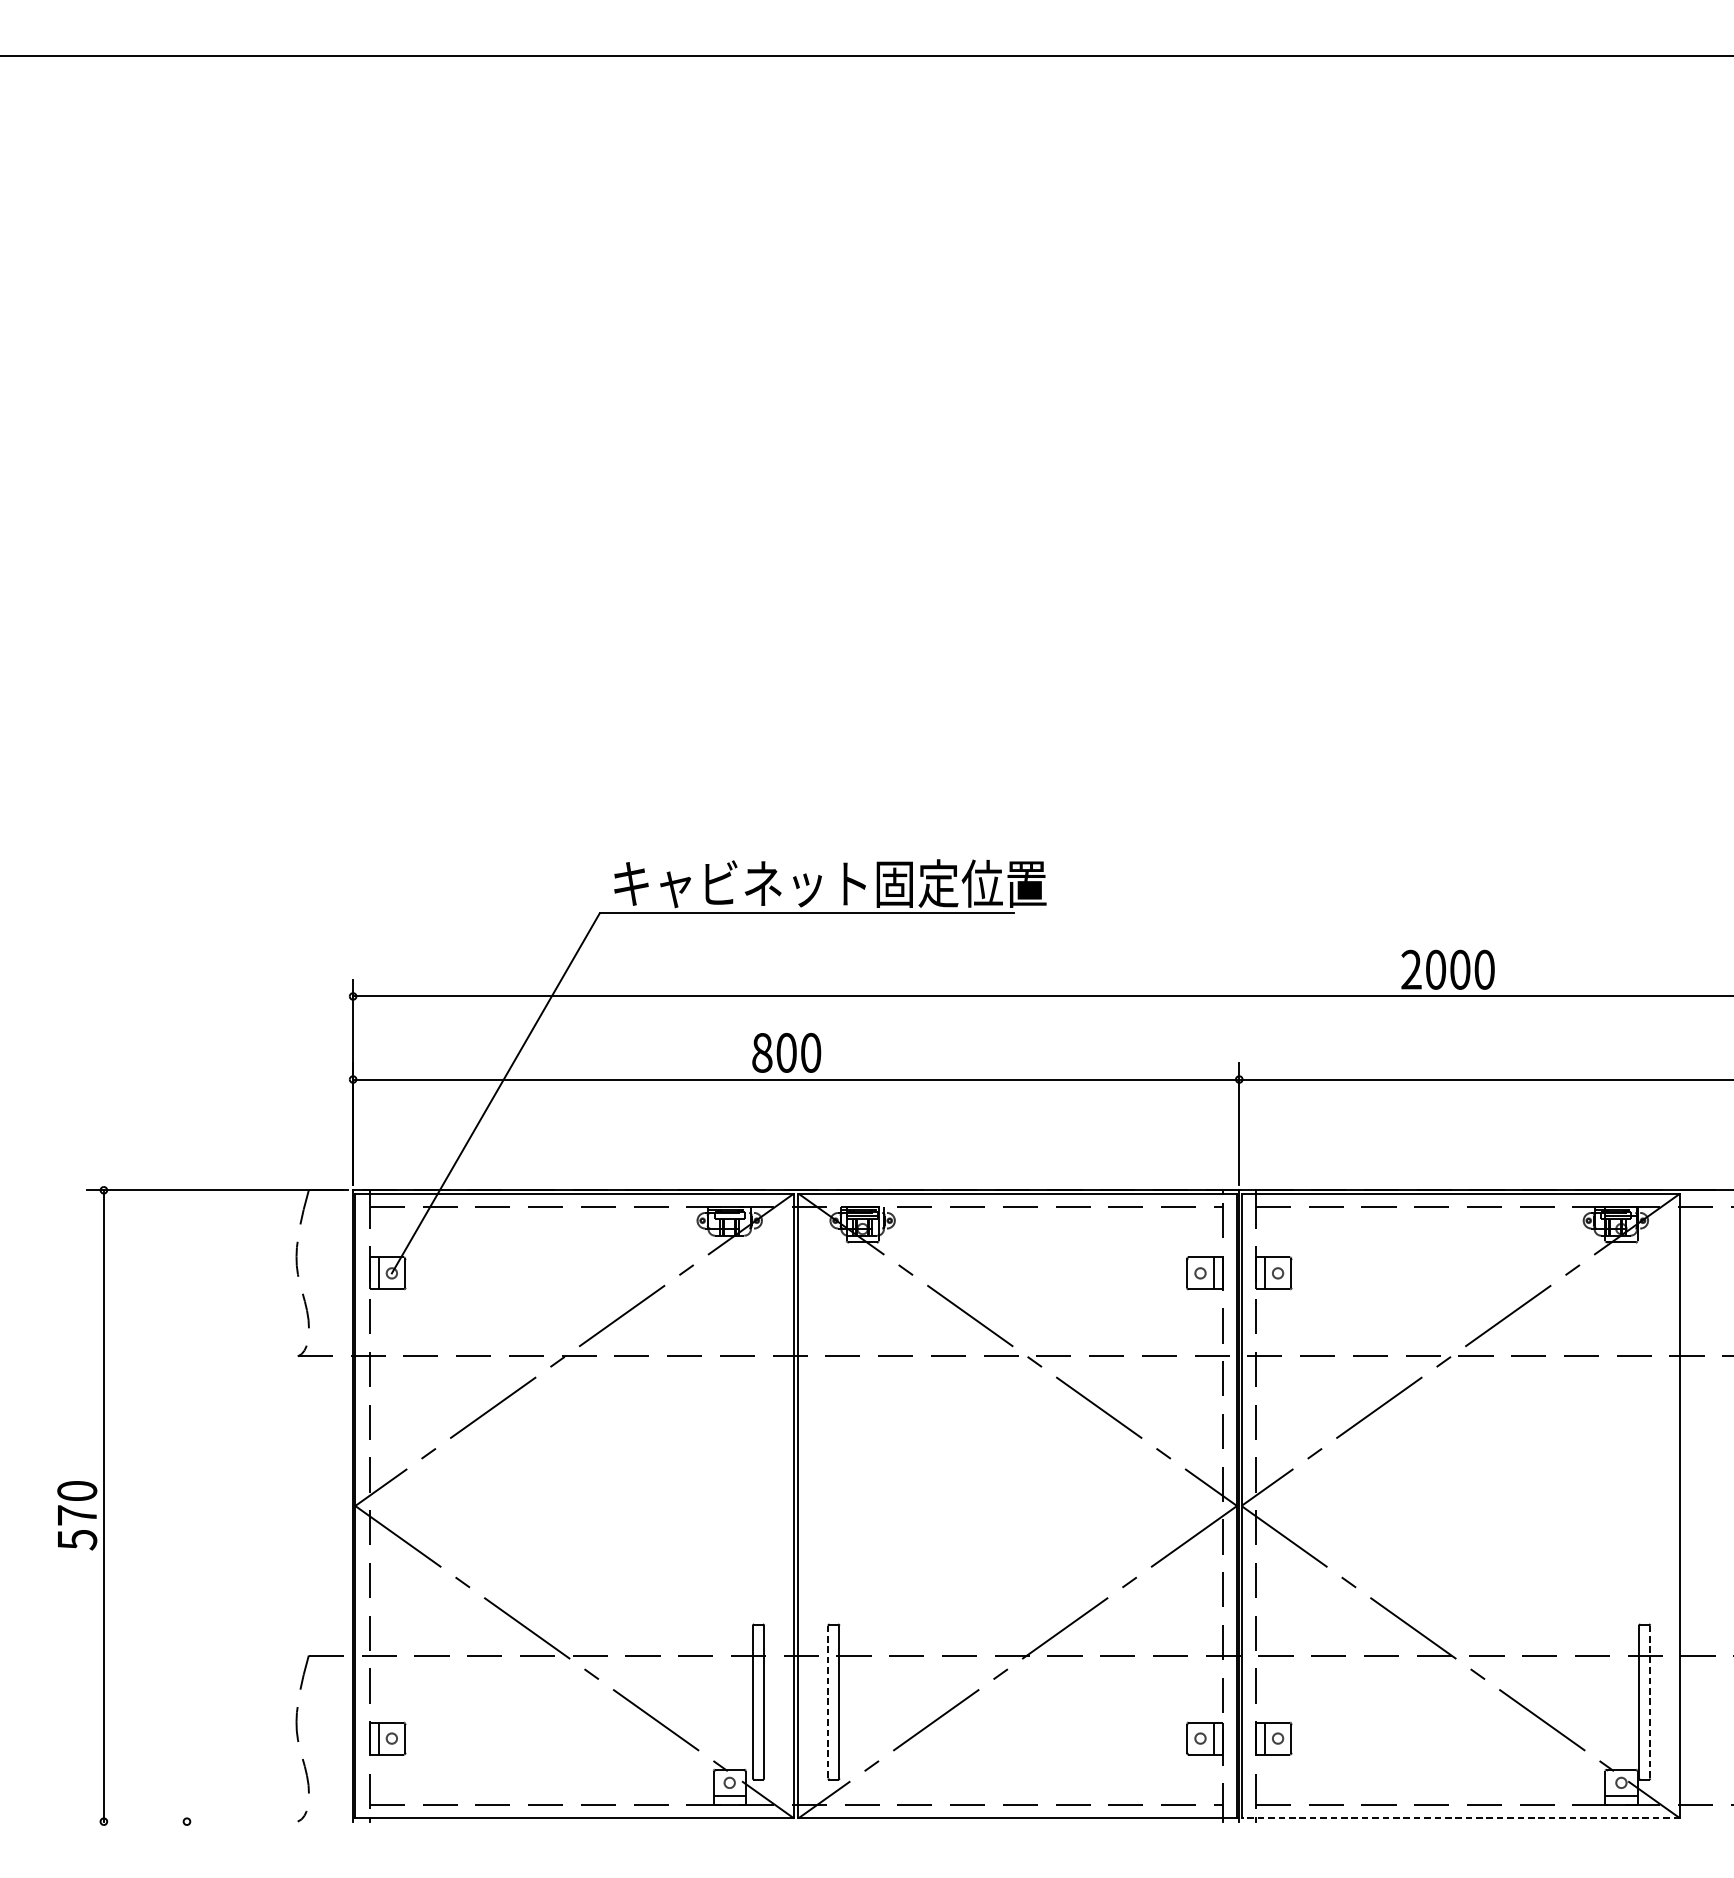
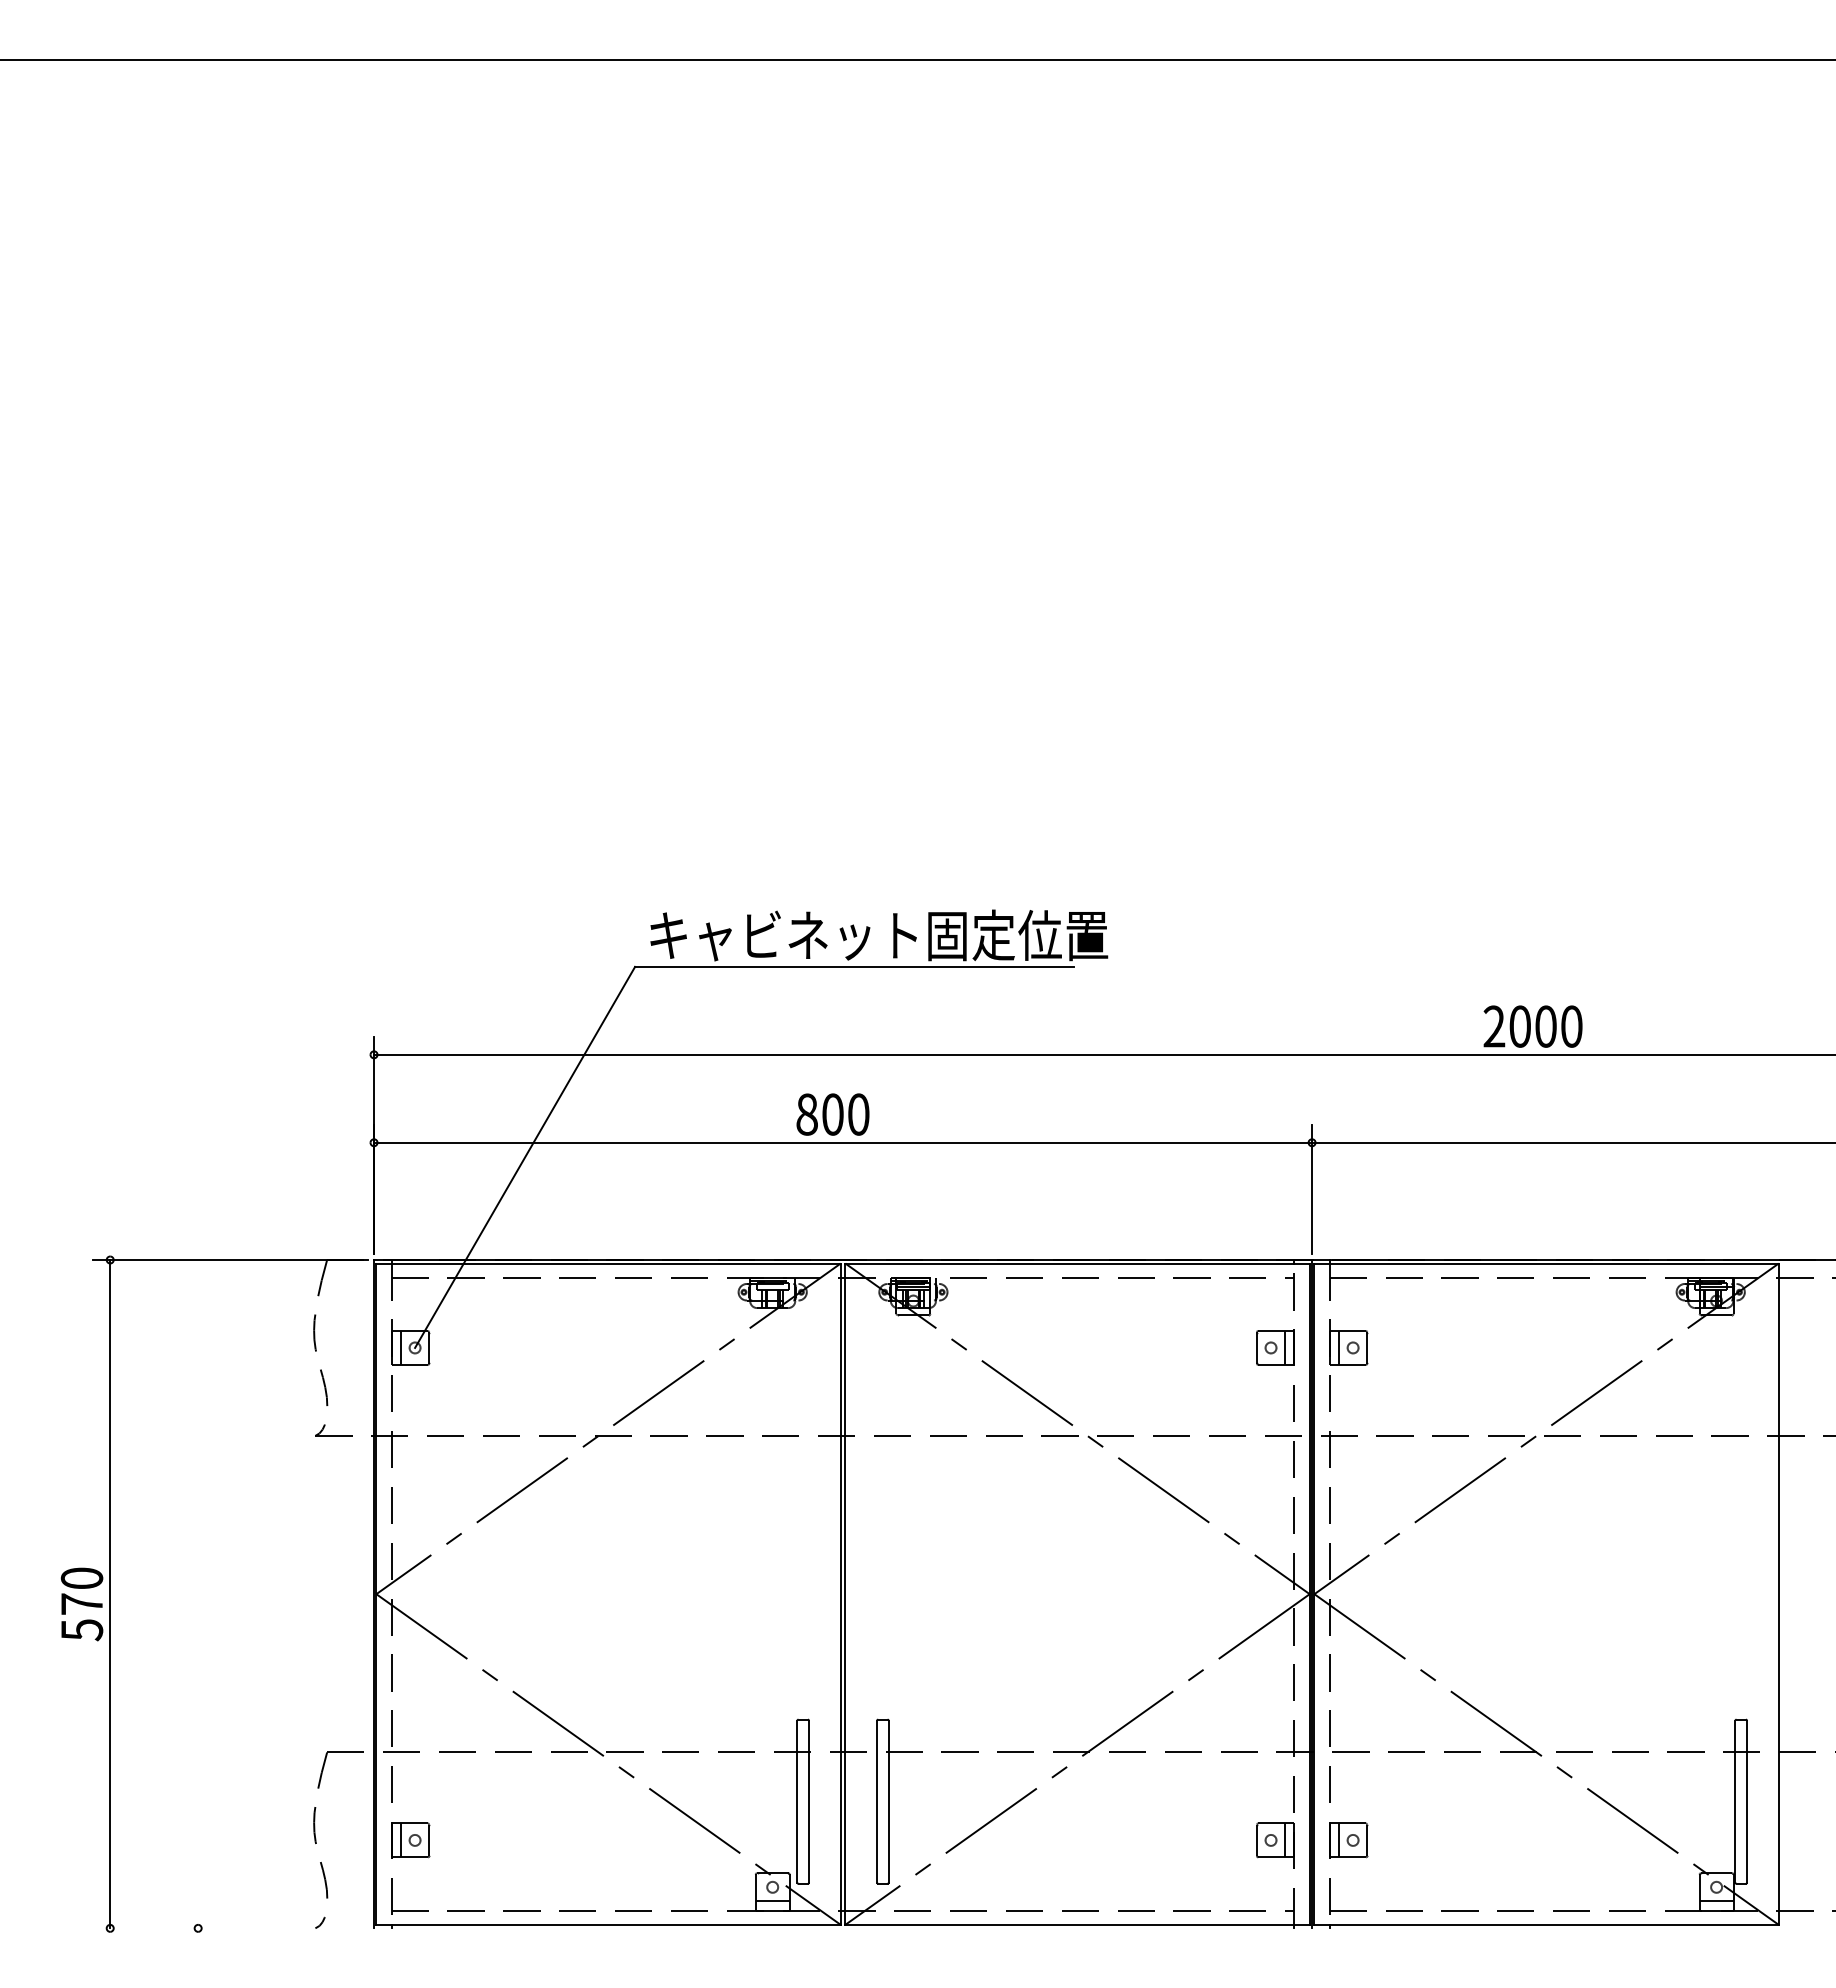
line: (828, 1701) -> (877, 1801), dashed -> solid
line: (1650, 1701) -> (1747, 1801), dashed -> solid
line: (1460, 1818) -> (1546, 1924), dashed -> solid

